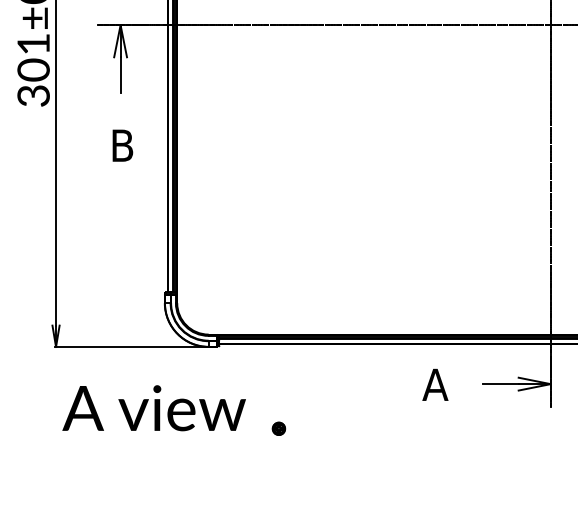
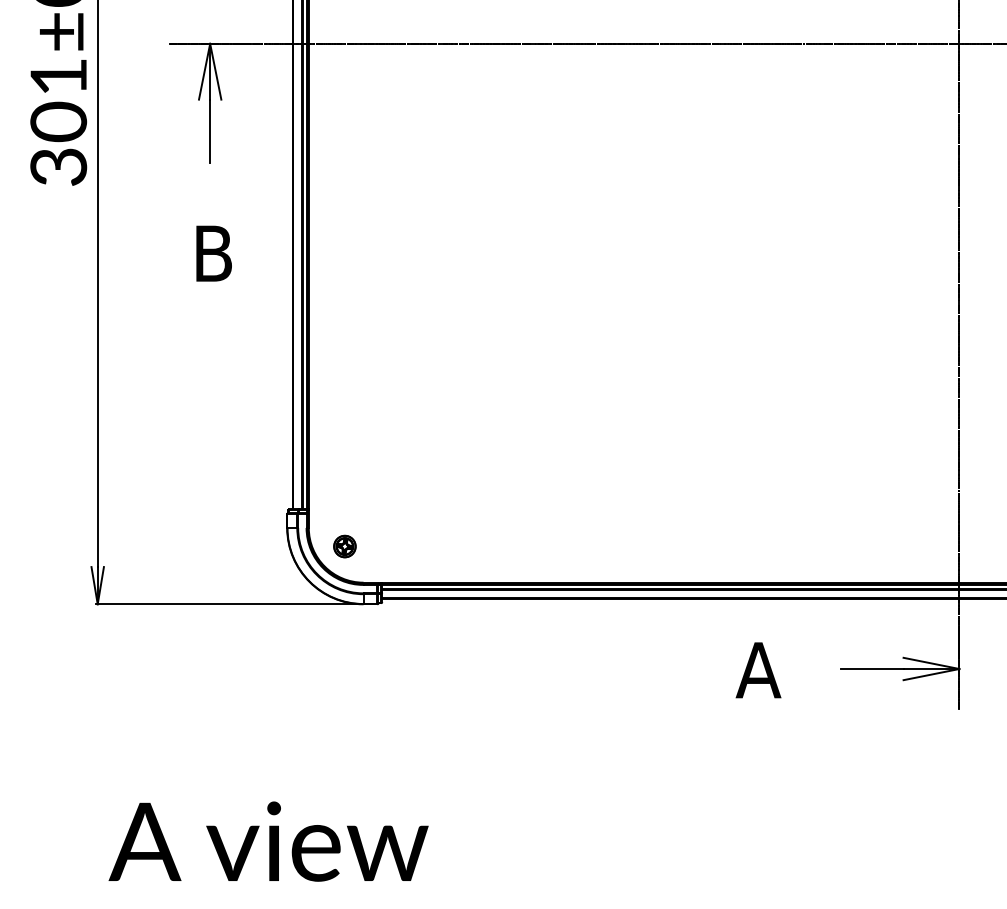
text: (153, 408) -> (267, 842), moved
part: (278, 428) -> (344, 545), moved

